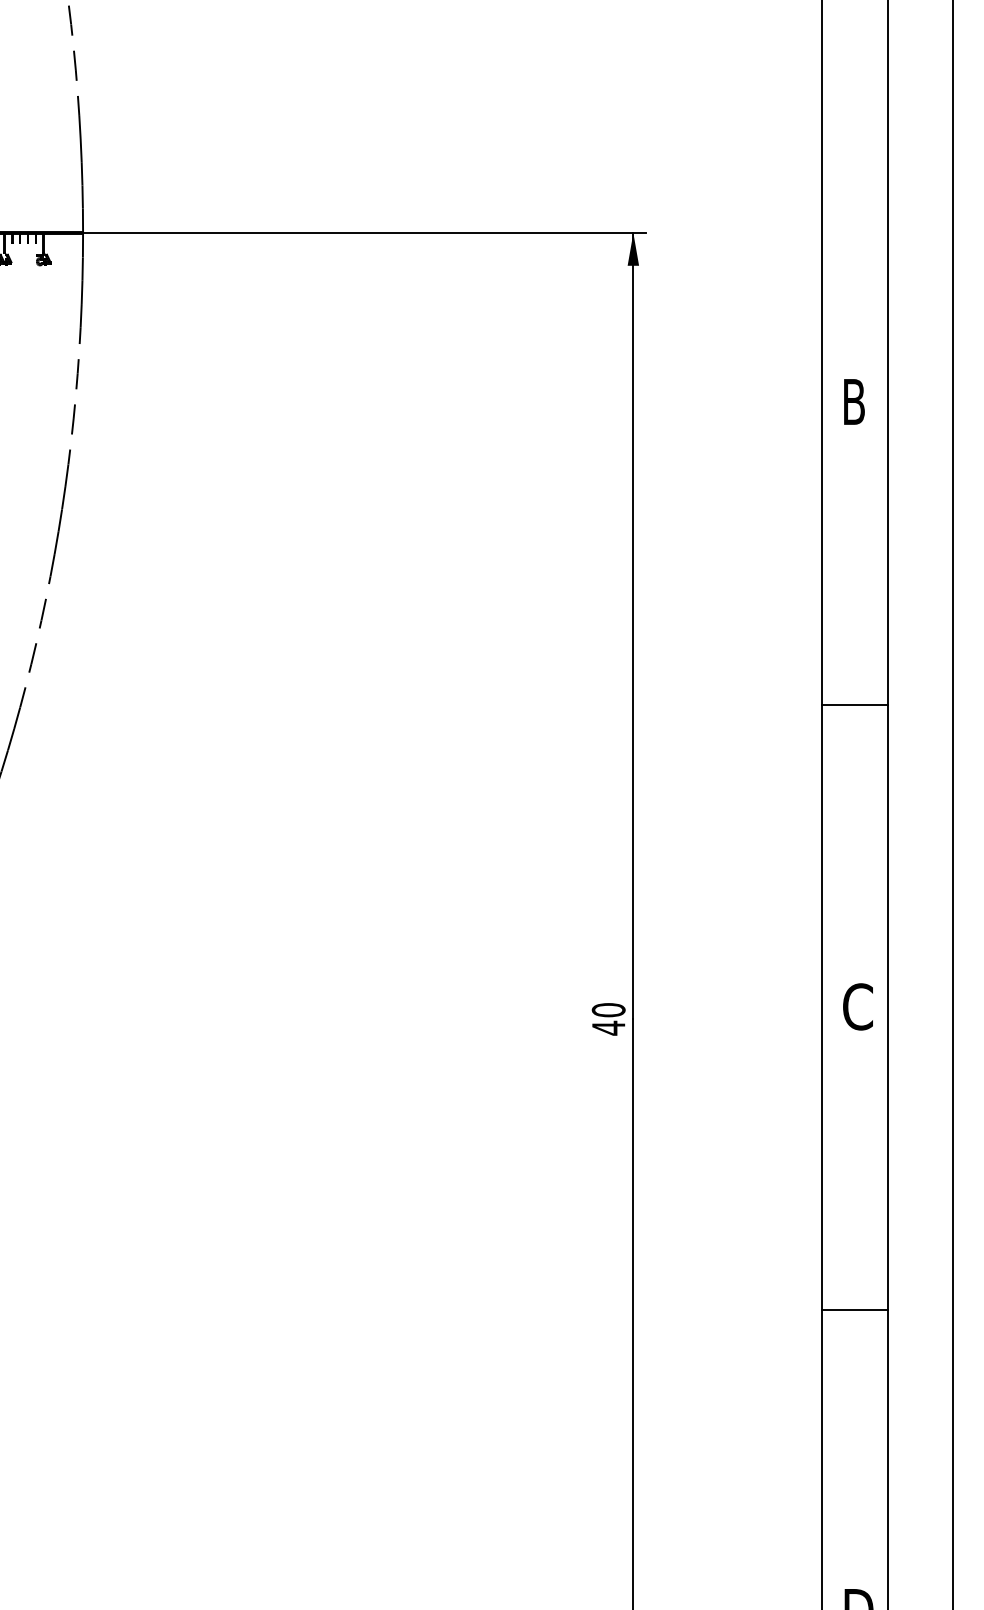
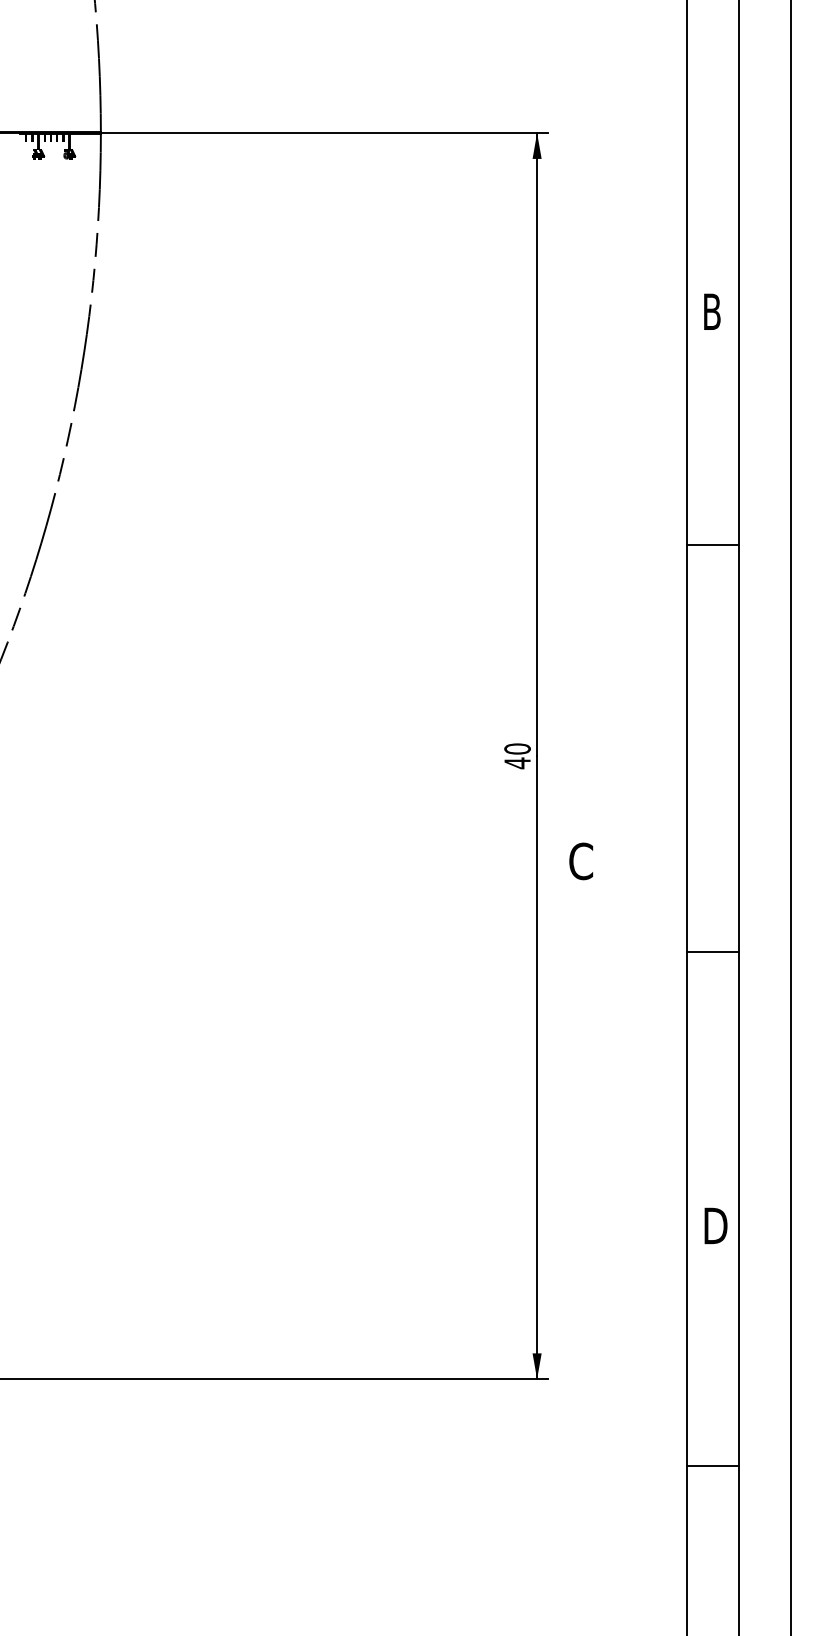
text: (854, 401) -> (712, 311), moved
line: (854, 704) -> (712, 544), moved
text: (858, 1007) -> (581, 861), moved
line: (854, 1309) -> (712, 952), moved

